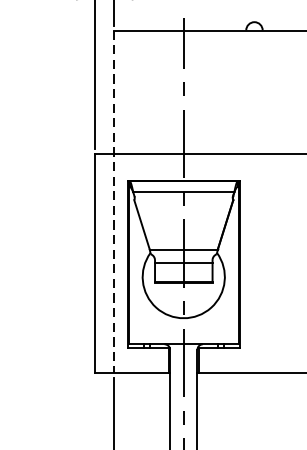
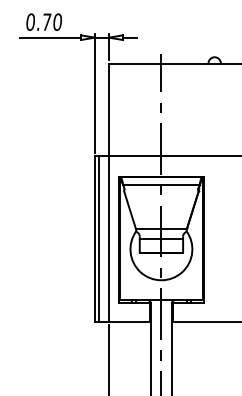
line: (114, 203) -> (109, 193), dashed -> solid
line: (100, 262) -> (98, 238), added

